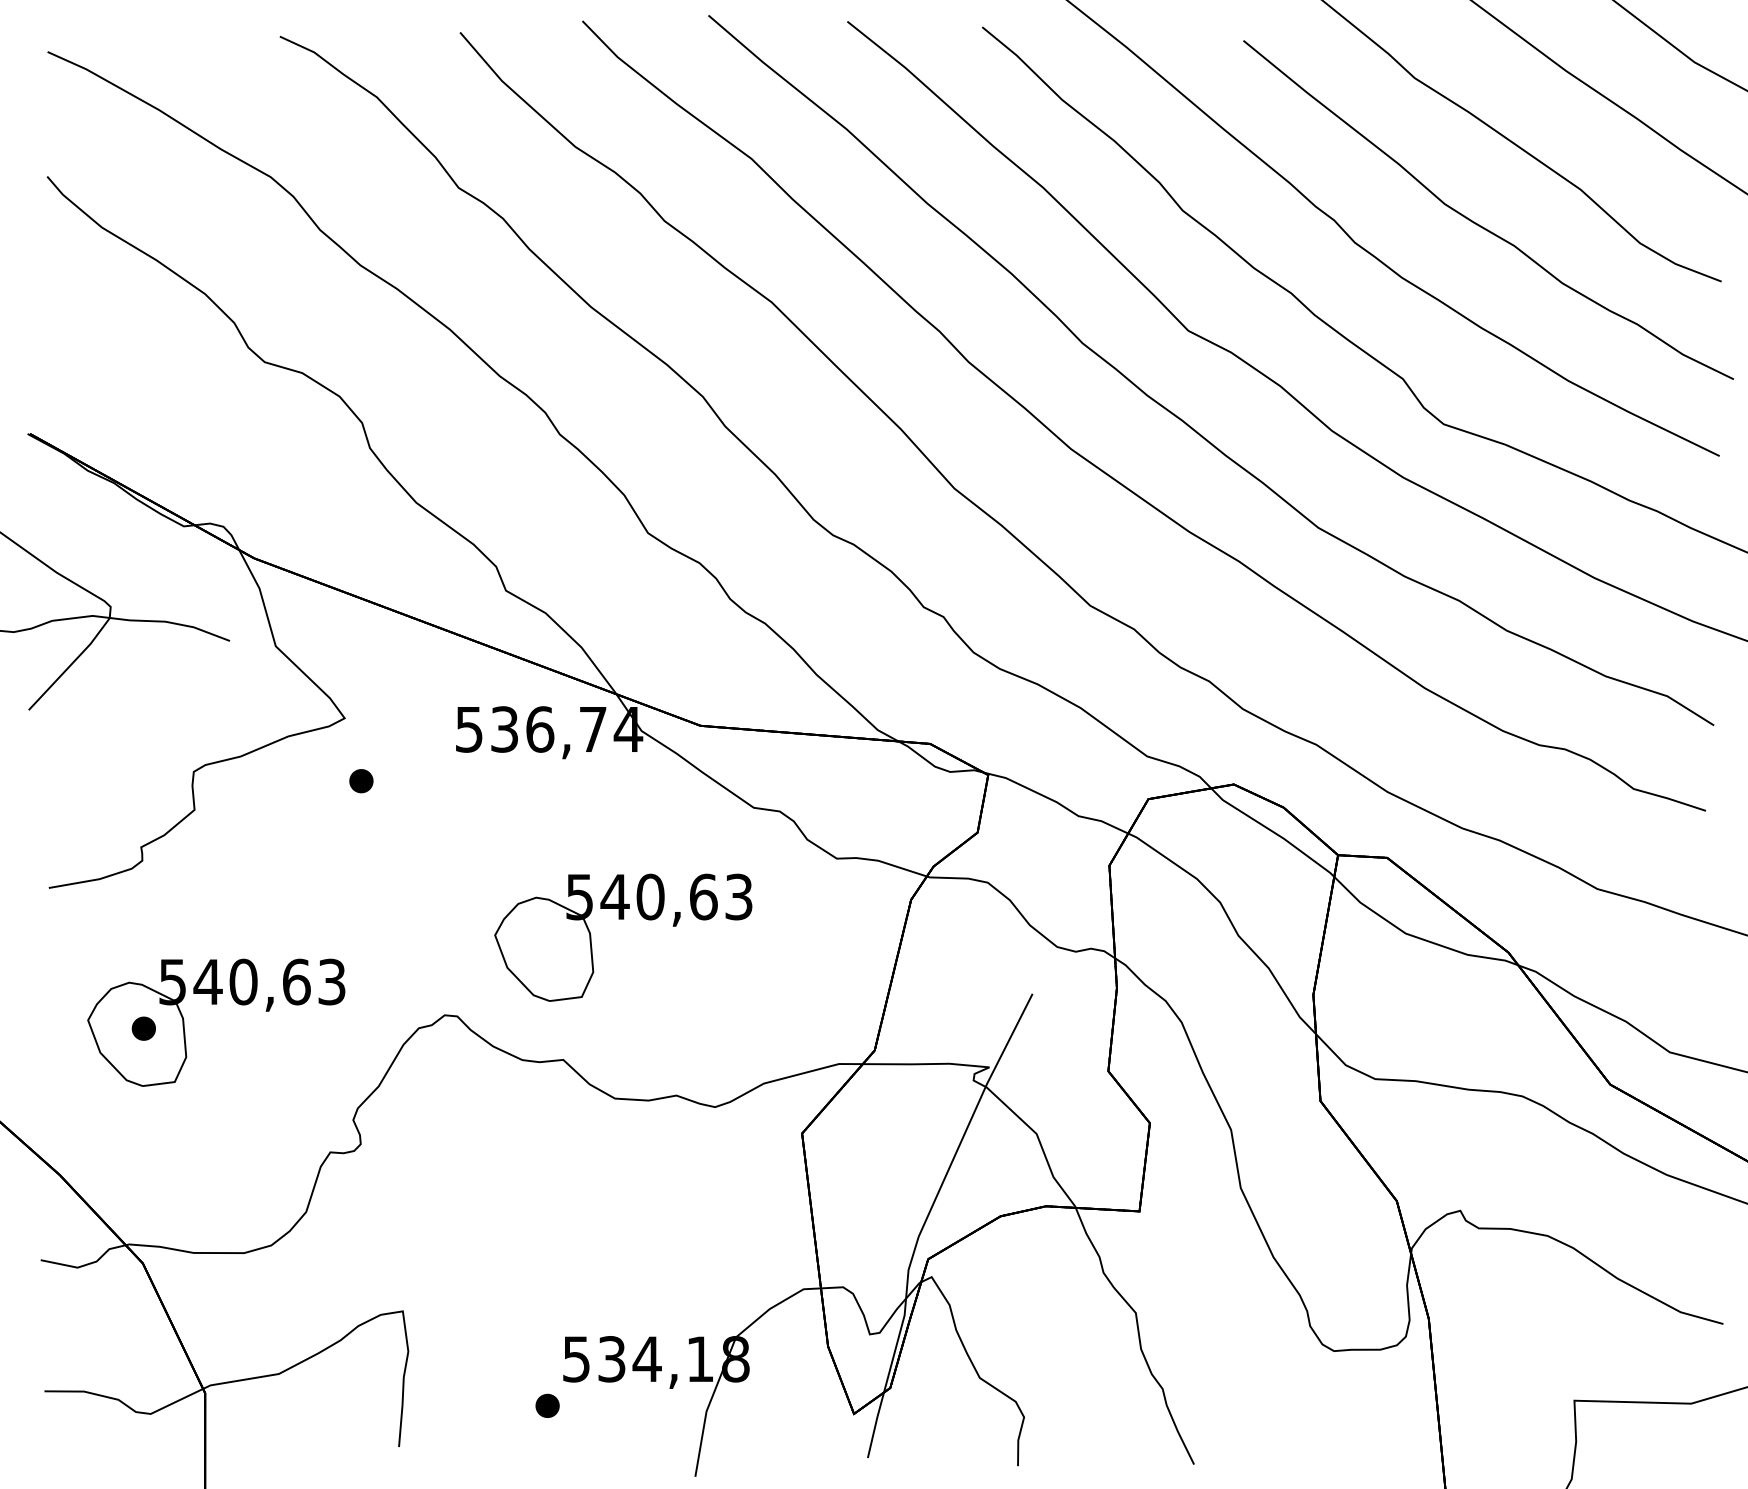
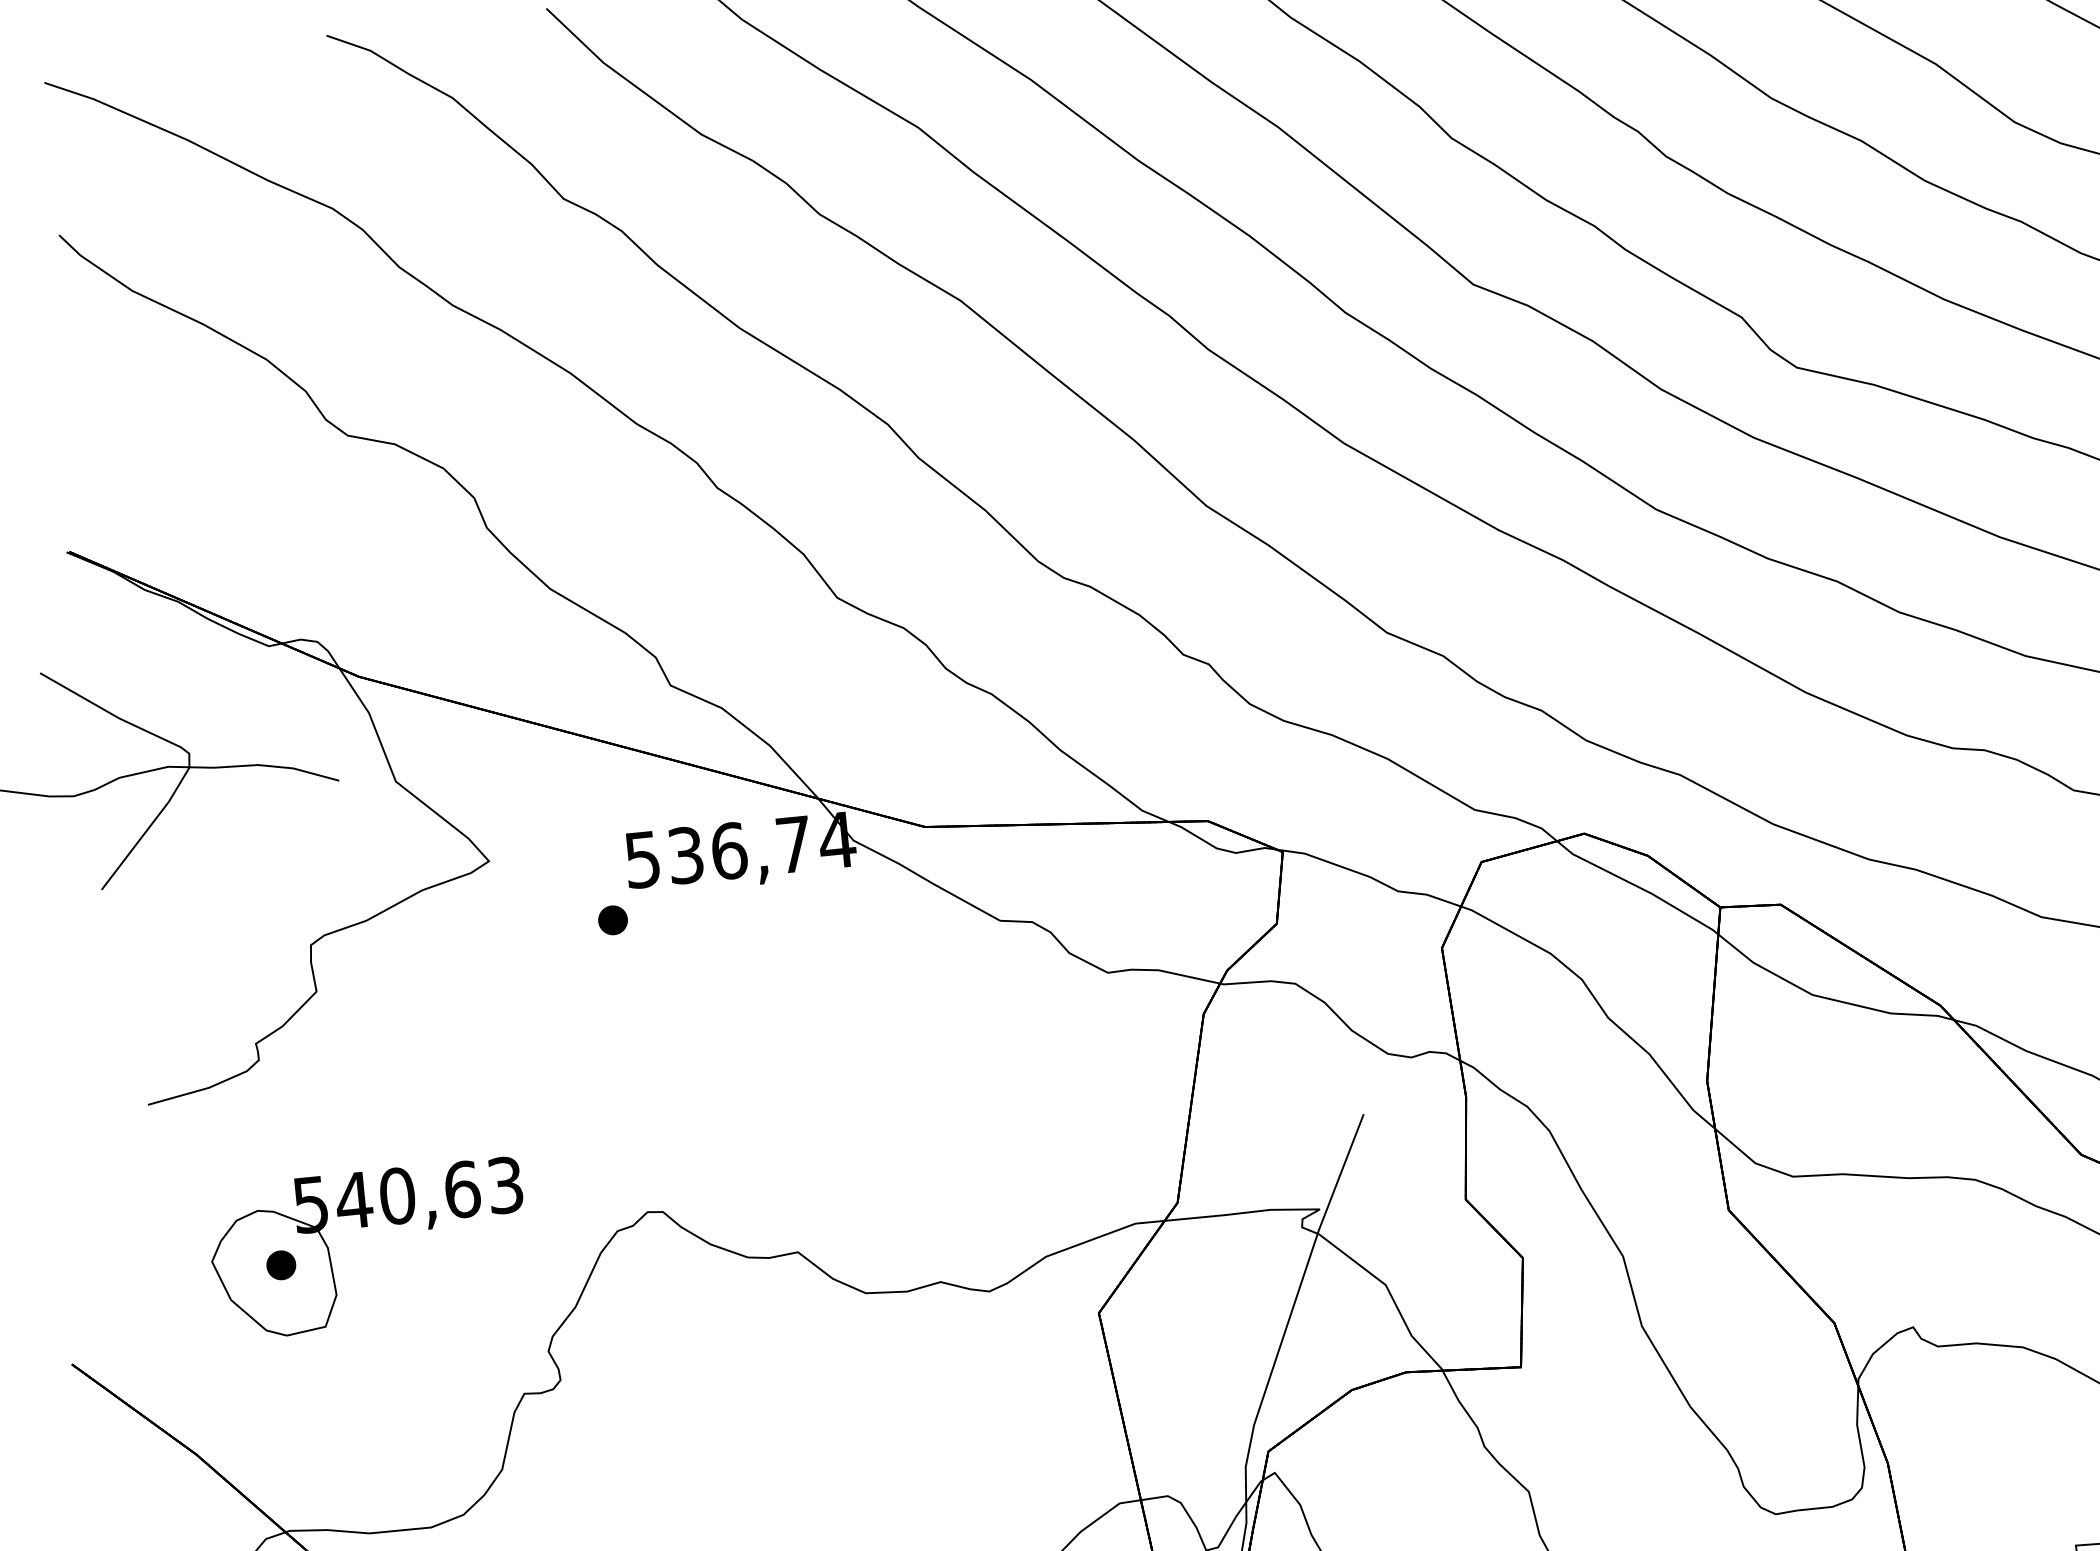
part: (361, 781) -> (613, 920), moved
part: (623, 919) -> (854, 1073), removed

